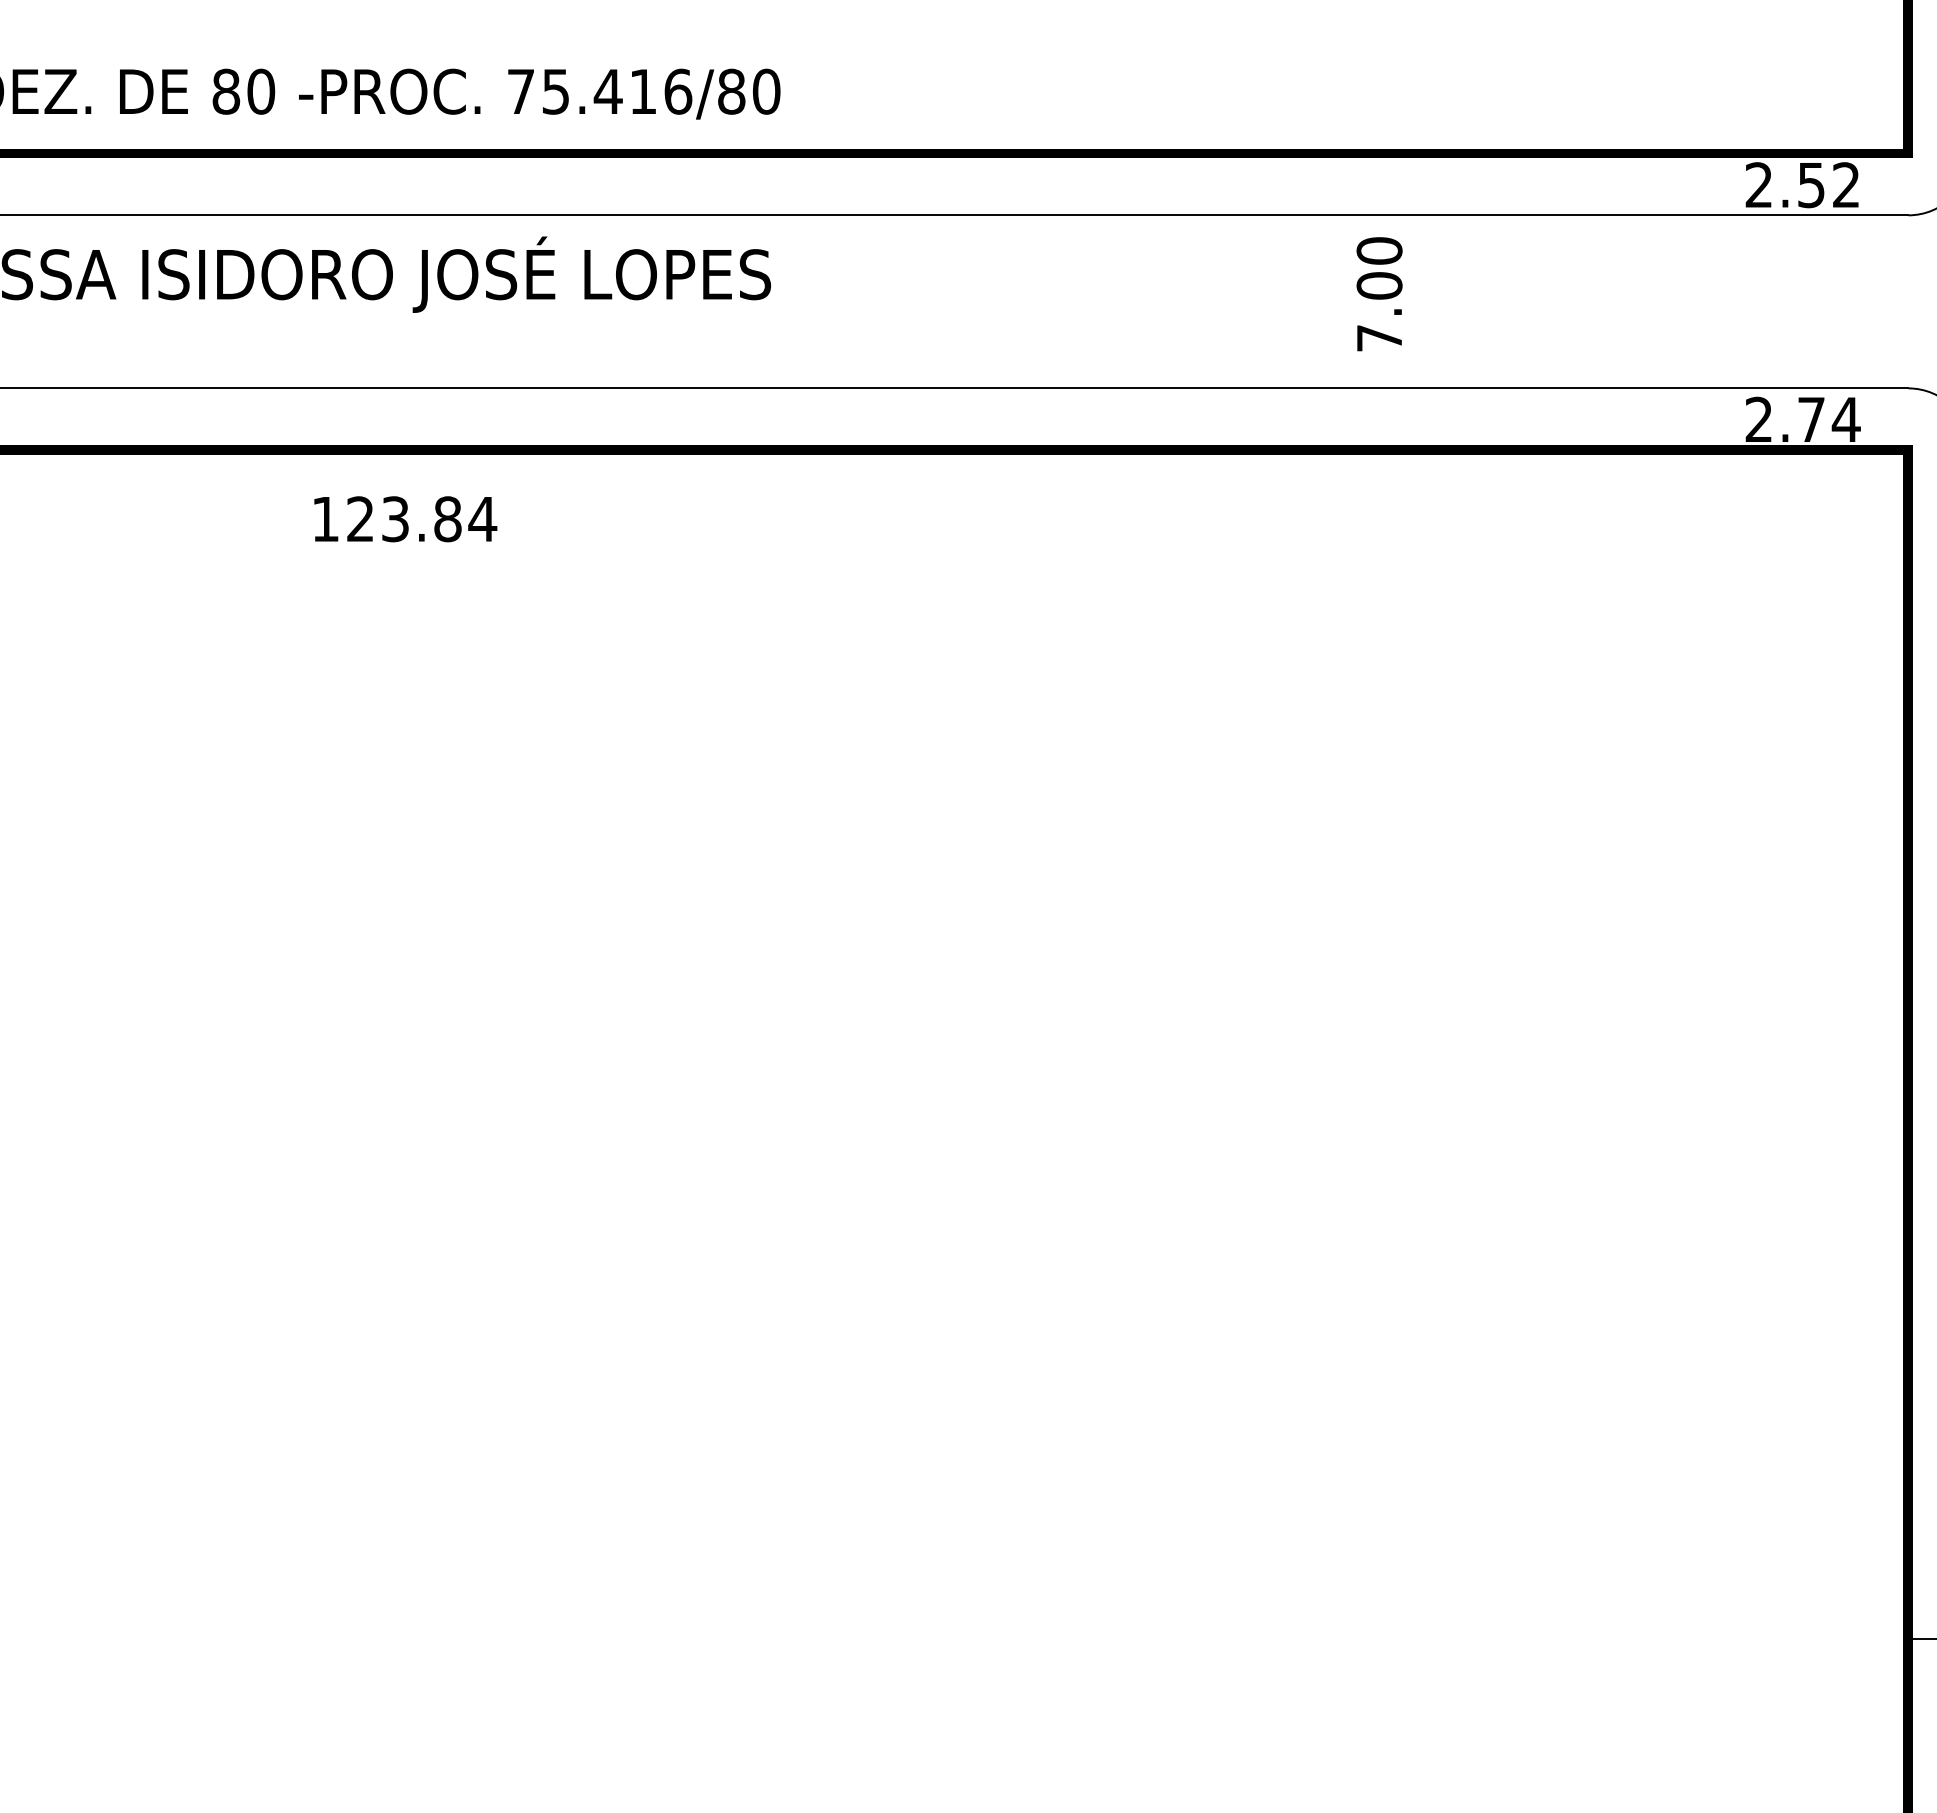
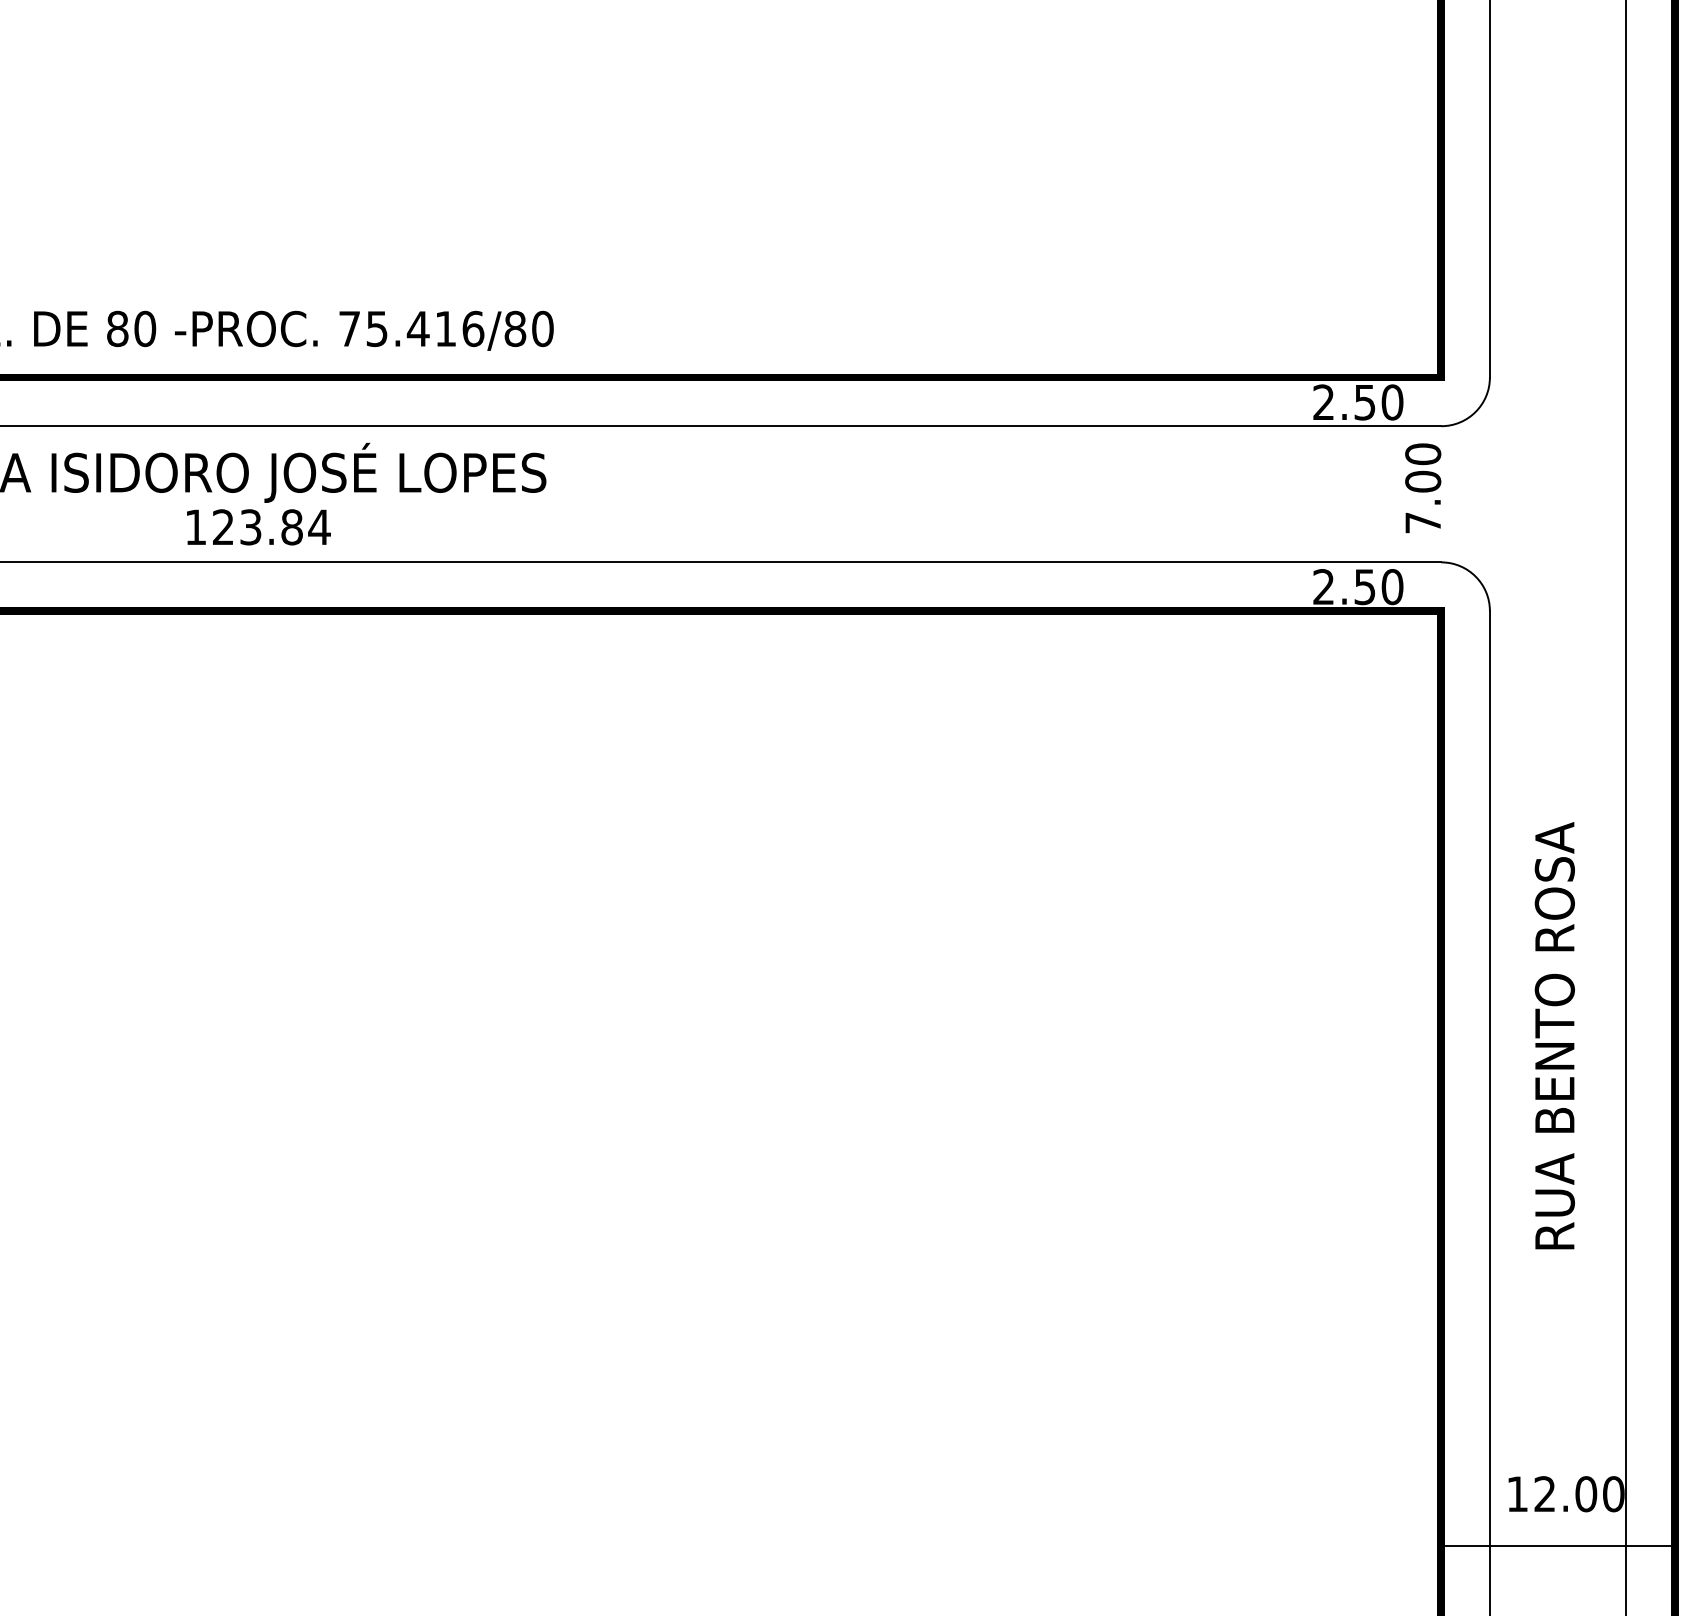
text: (1846, 185) -> (1392, 402), 2.52 -> 2.50
text: (1379, 294) -> (1423, 488), moved
text: (1828, 420) -> (1378, 587), 2.74 -> 2.50
text: (405, 519) -> (258, 527), moved

